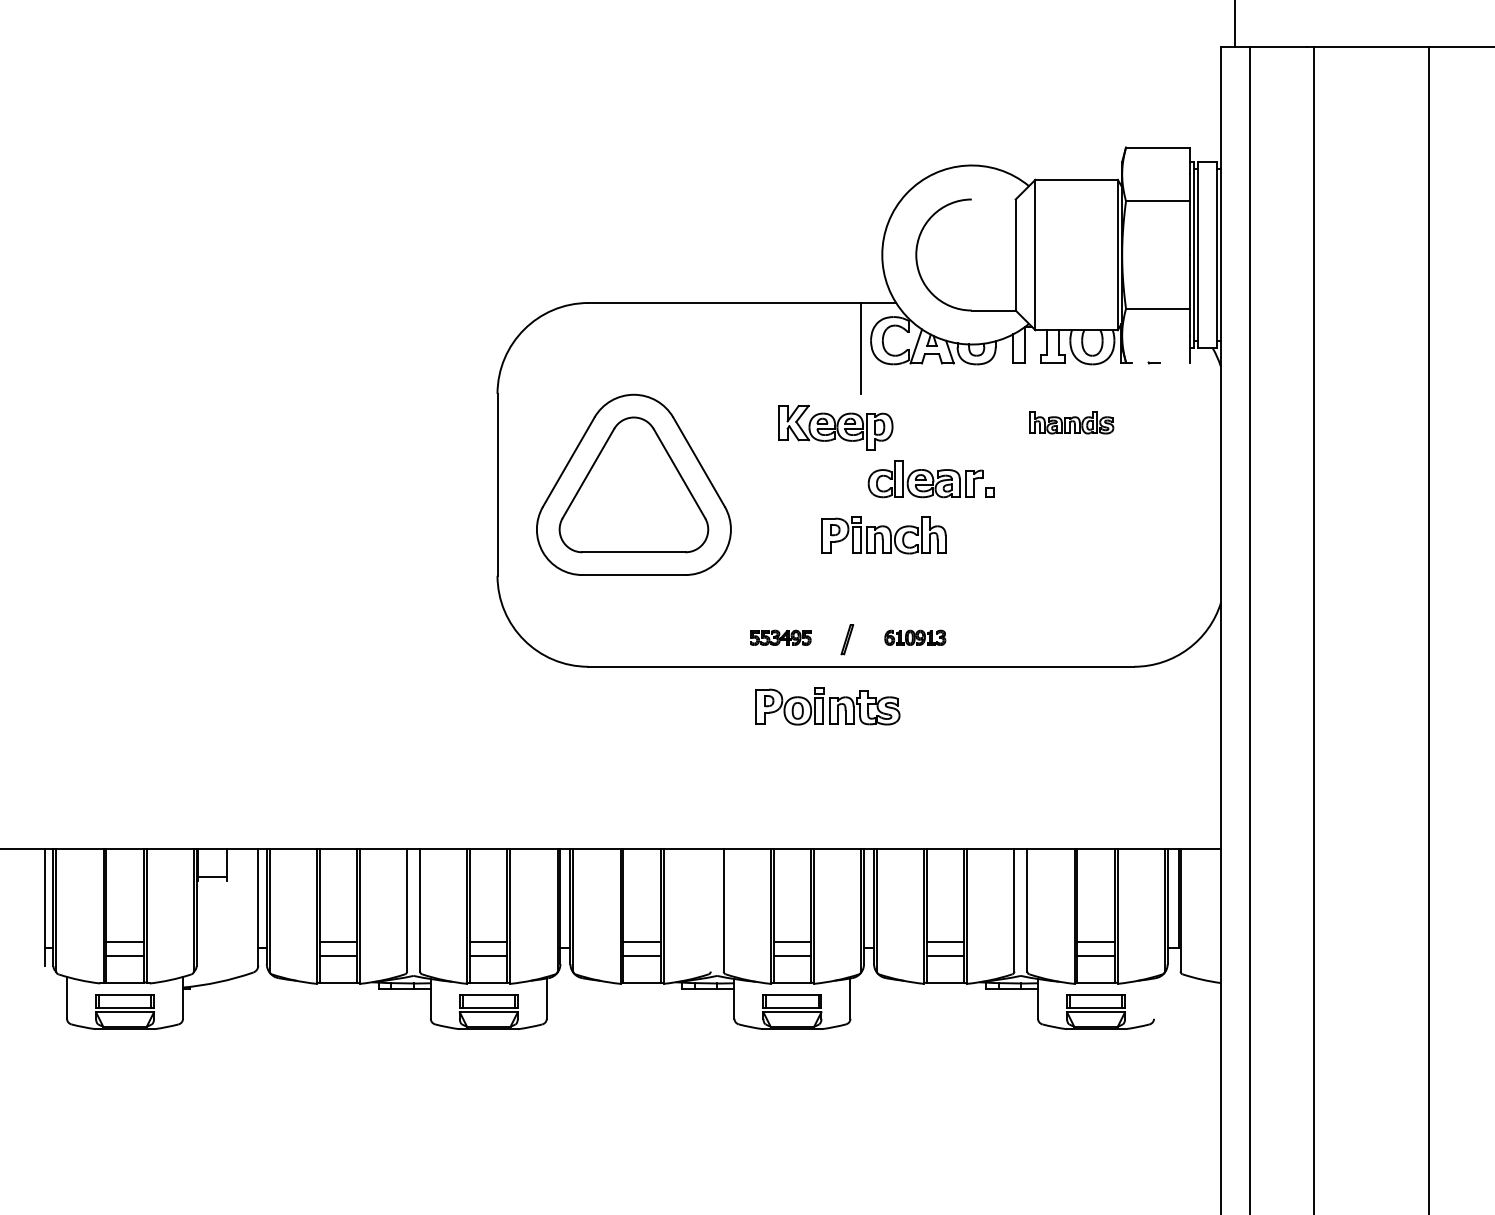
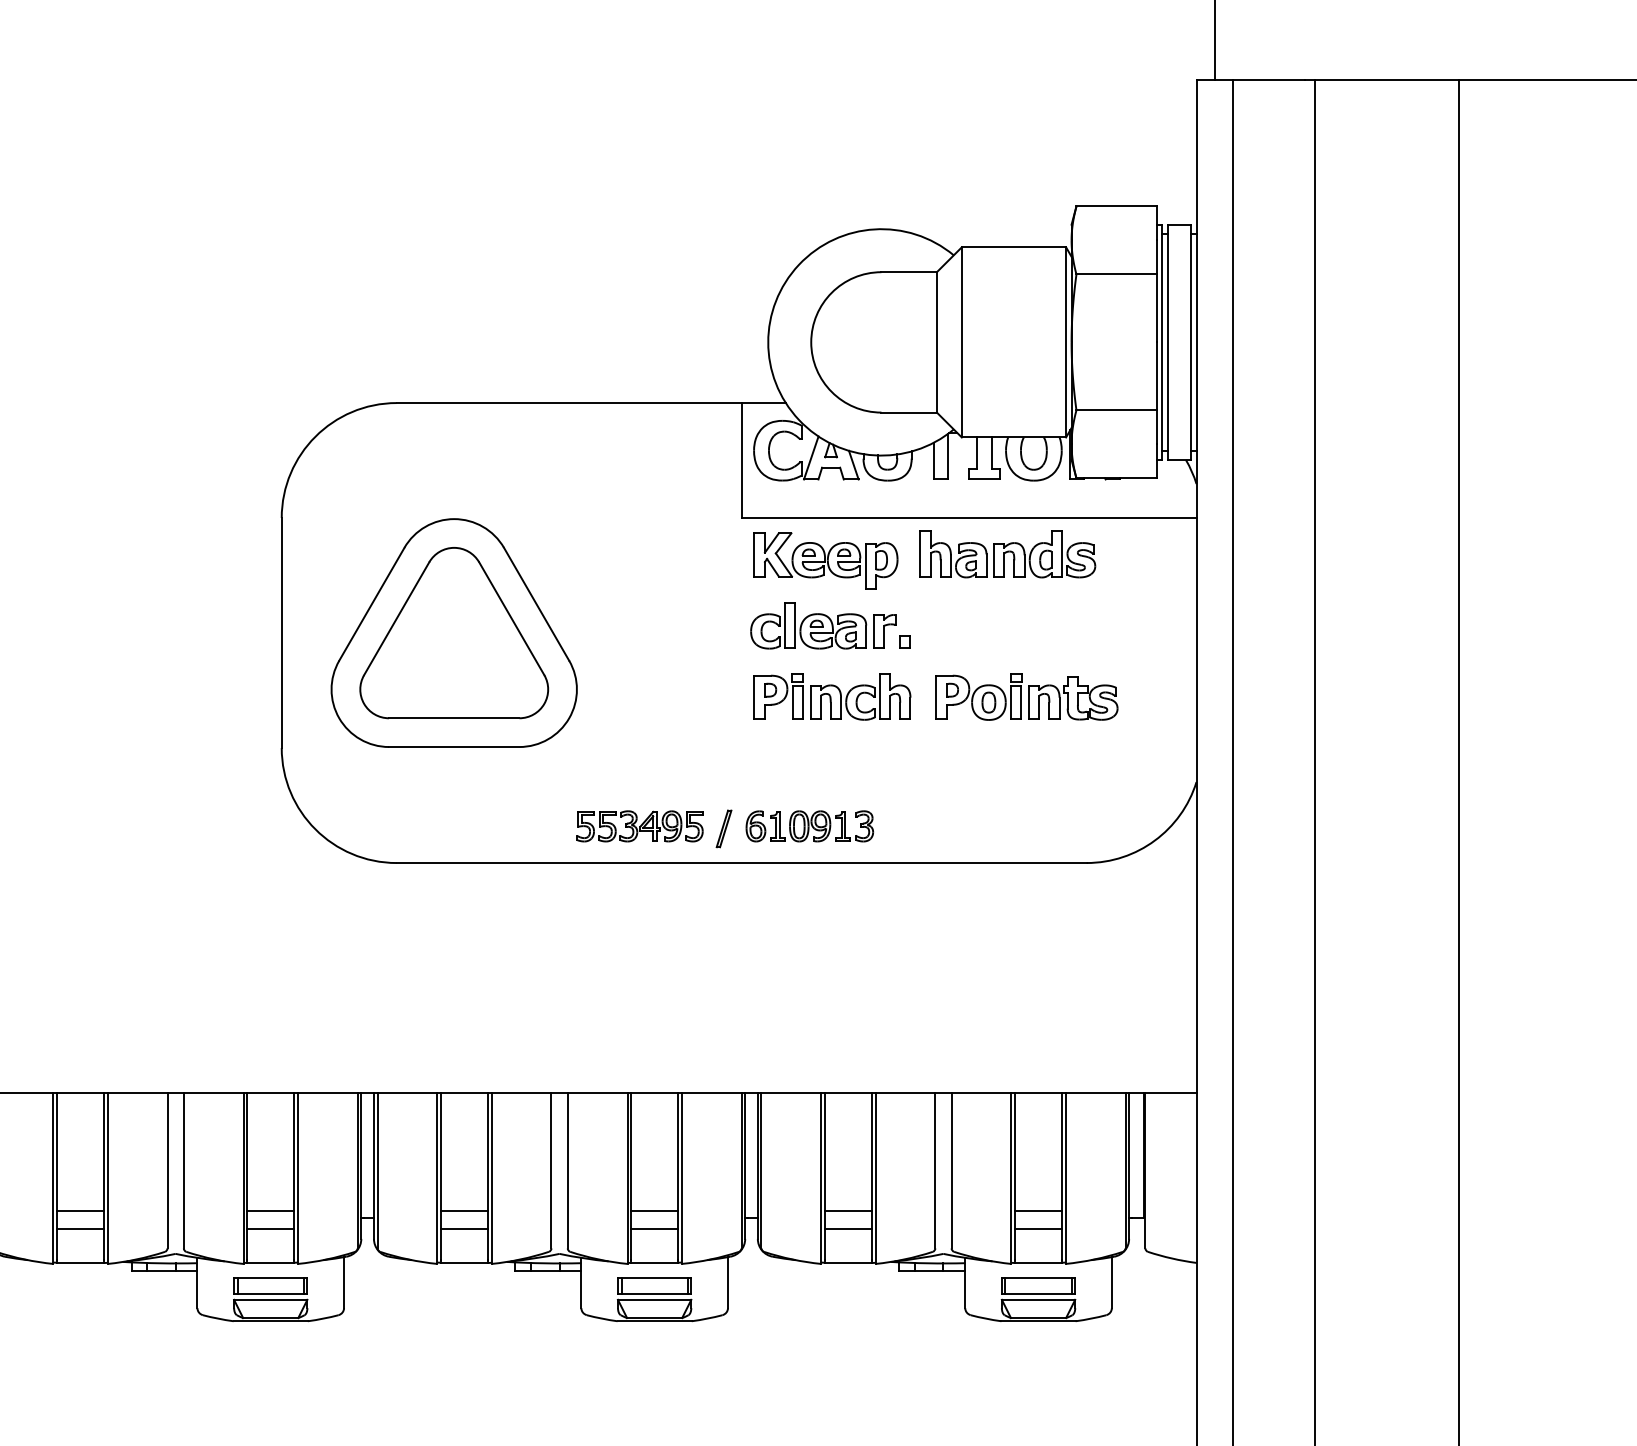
line: (993, 199) -> (908, 272), added
line: (1157, 362) -> (1116, 478), added
line: (1040, 393) -> (968, 517), added
part: (1071, 422) -> (1007, 554), size x1.67
part: (835, 427) -> (825, 560), moved
part: (883, 535) -> (831, 697), moved
part: (780, 637) -> (639, 825), size x1.67
part: (915, 637) -> (810, 825), size x1.67
part: (827, 706) -> (1026, 697), moved
line: (710, 909) -> (551, 1169), added
line: (1154, 998) -> (1112, 1282), added

